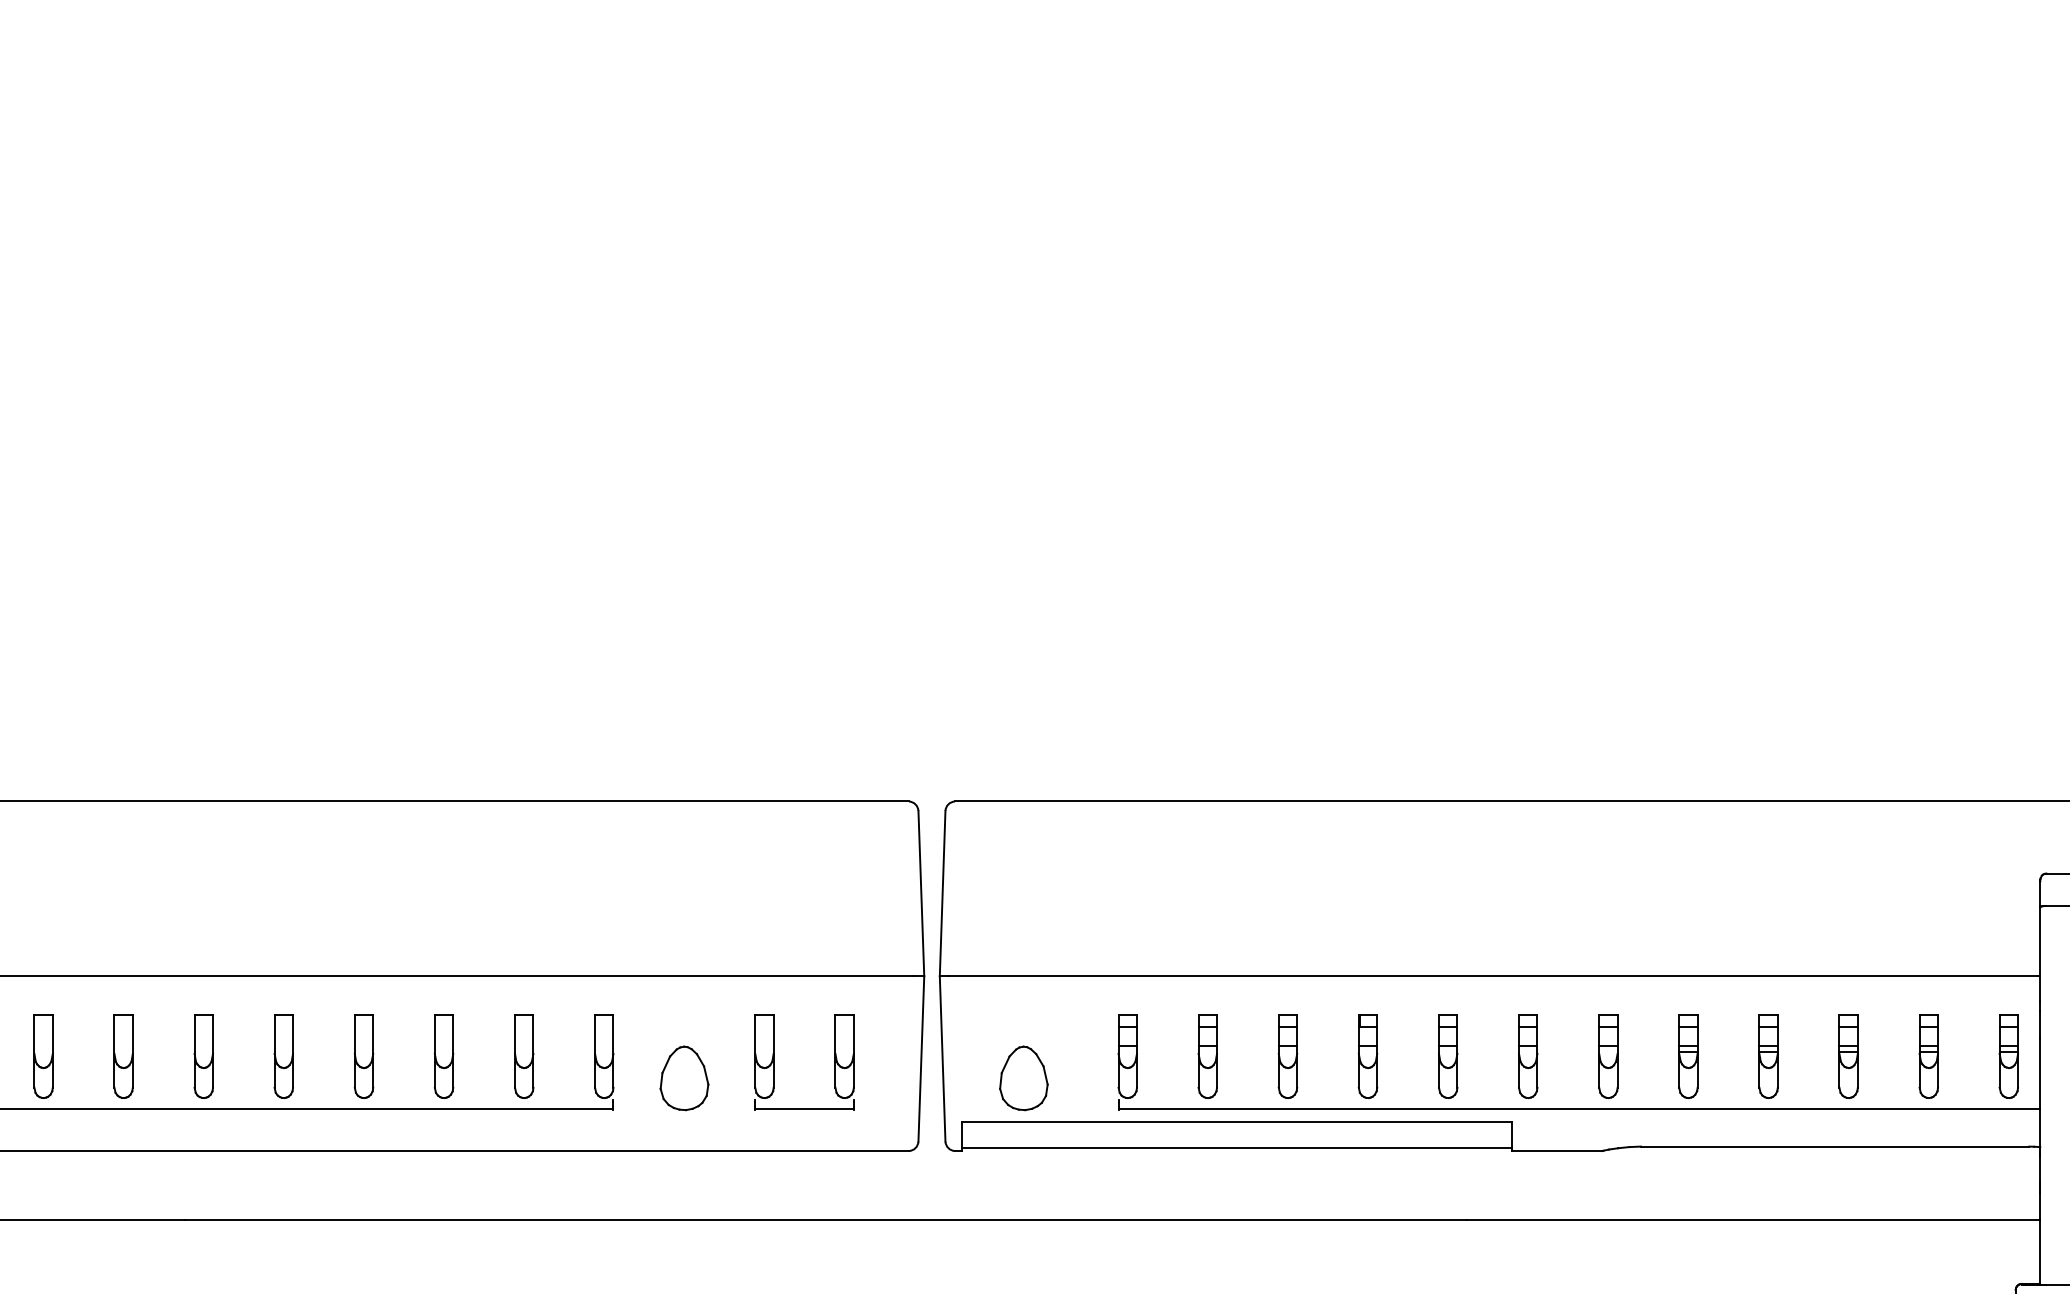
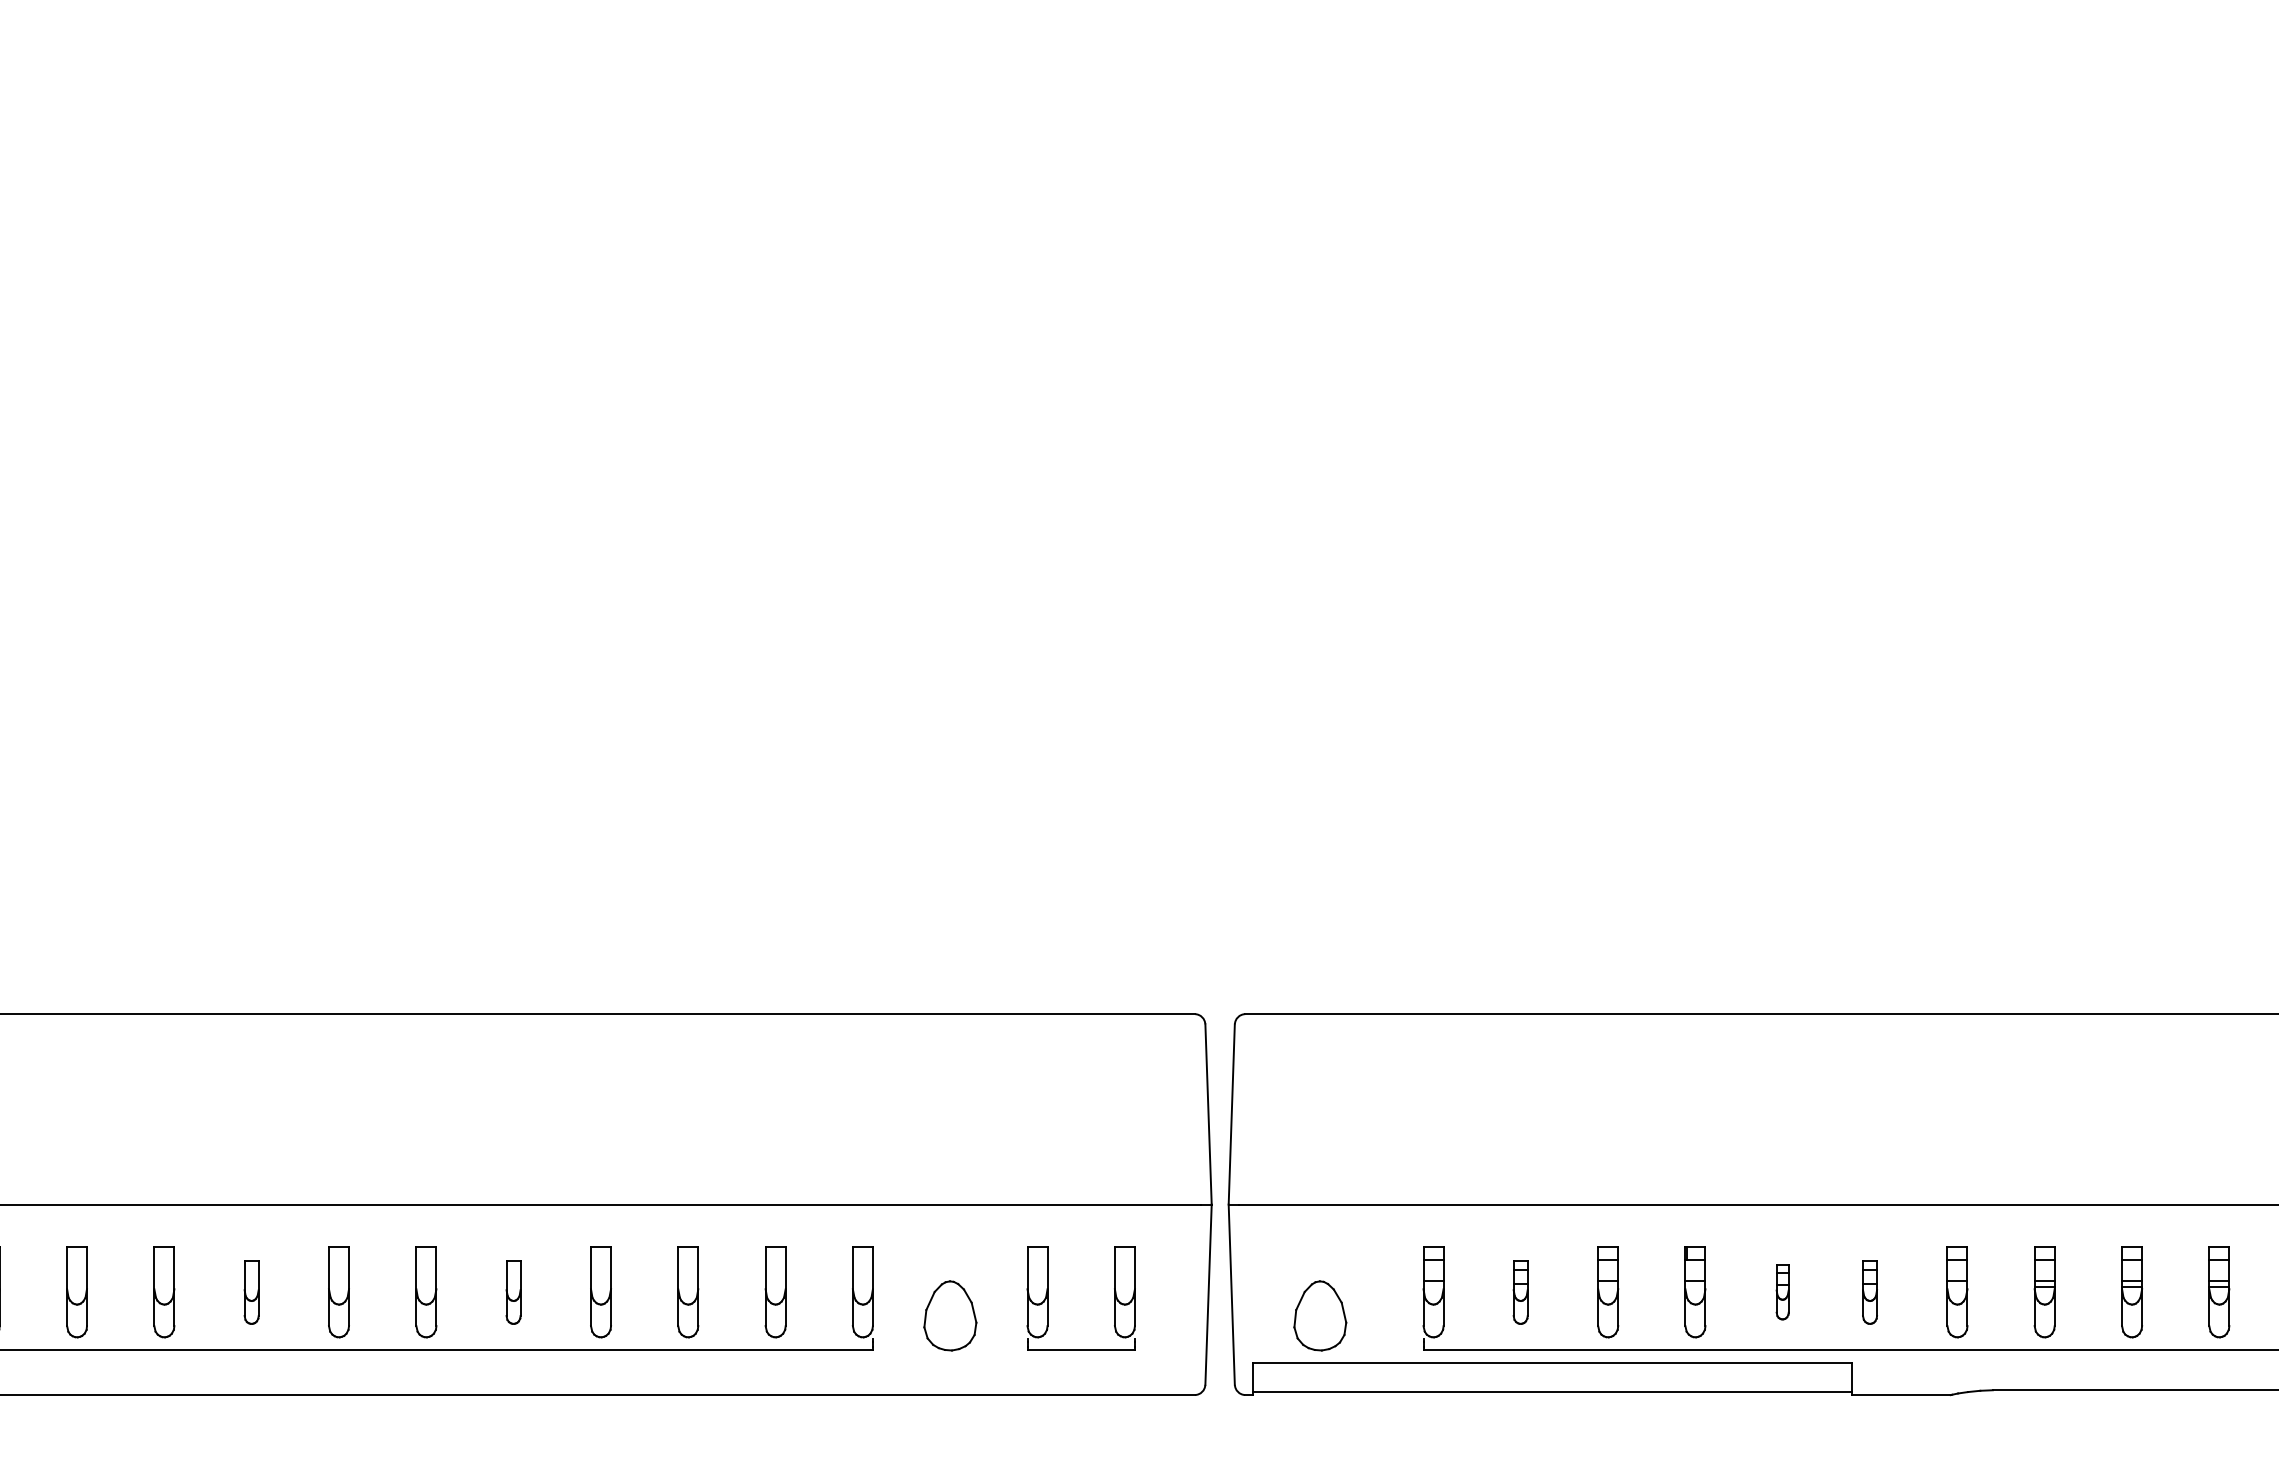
part: (43, 1056) -> (251, 1292), size x0.7
part: (283, 1056) -> (513, 1292), size x0.7
part: (1207, 1056) -> (1520, 1292), size x0.7
part: (1447, 1056) -> (1782, 1292), size x0.6
part: (1527, 1056) -> (1869, 1292), size x0.7

